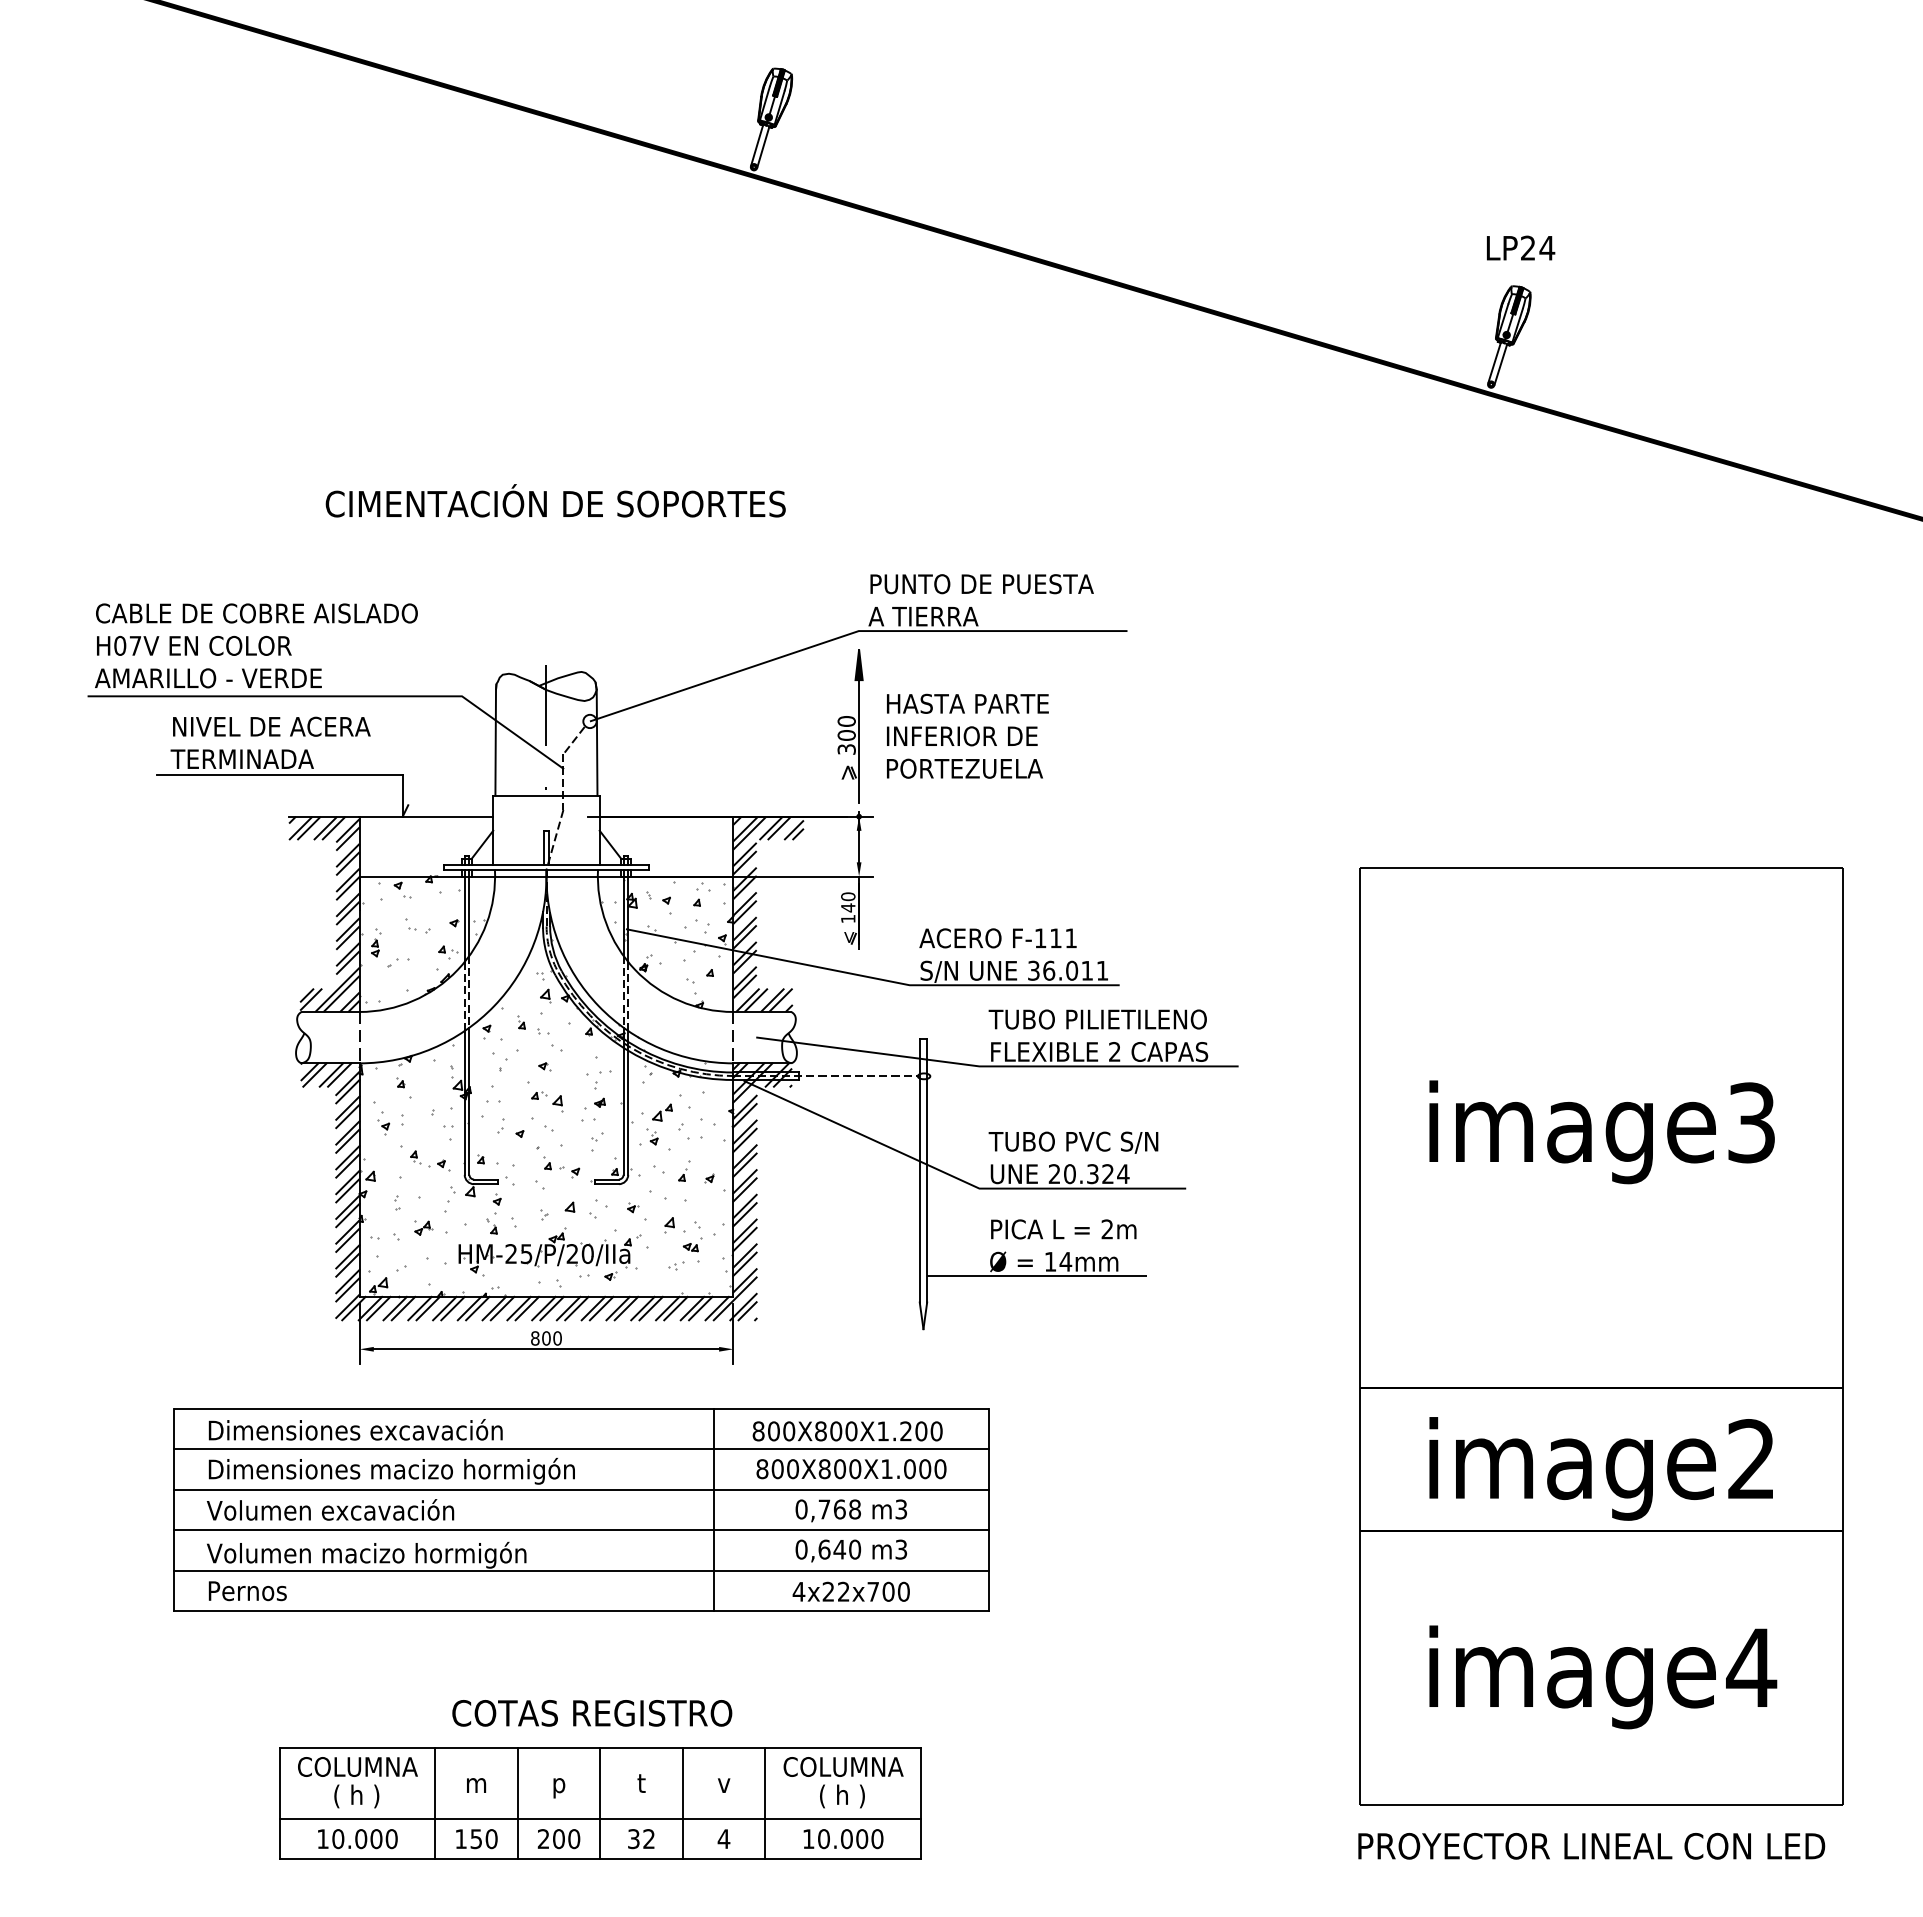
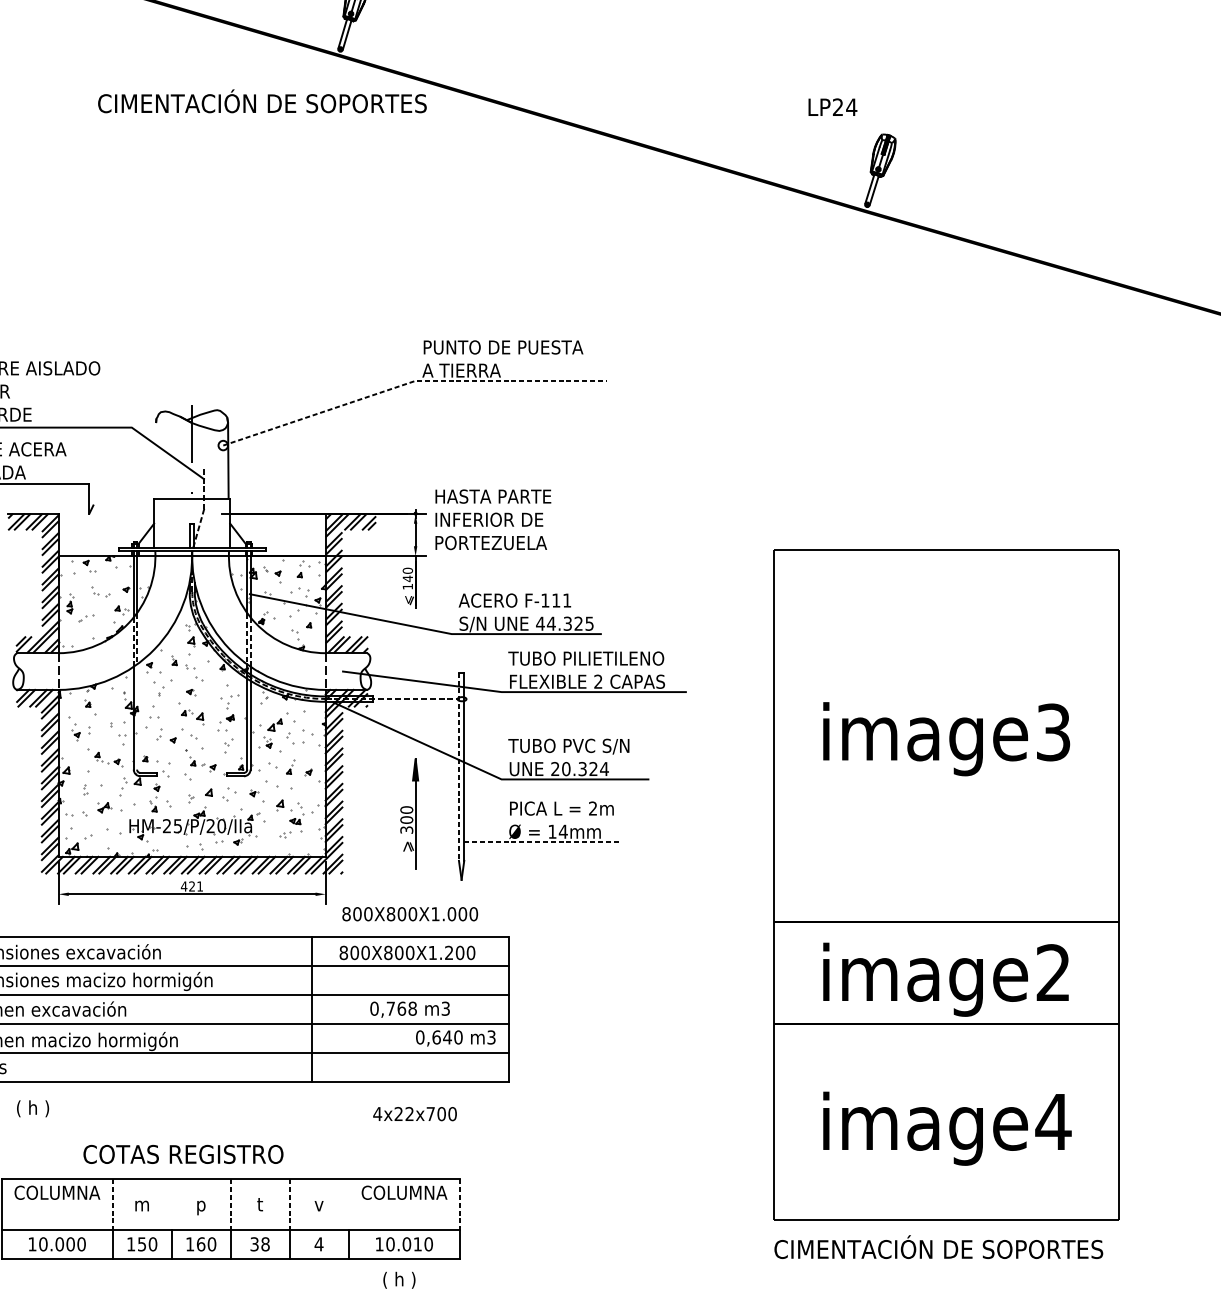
text: (1521, 247) -> (833, 106), moved
text: (555, 500) -> (262, 101), moved
line: (852, 633) -> (410, 382), solid -> dashed
part: (850, 726) -> (409, 813), moved
text: (967, 735) -> (493, 519), moved
line: (573, 740) -> (211, 459), removed
line: (495, 742) -> (155, 460), removed
line: (426, 816) -> (106, 513), removed
text: (1067, 970) -> (564, 623), 36.011 -> 44.325
line: (469, 1100) -> (137, 716), removed
line: (919, 1170) -> (458, 766), solid -> dashed
line: (1036, 1276) -> (542, 842), solid -> dashed
text: (545, 1338) -> (191, 886), 800 -> 421
text: (851, 1469) -> (410, 914), moved
text: (850, 1550) -> (455, 1038), moved
text: (850, 1591) -> (414, 1113), moved
text: (592, 1713) -> (183, 1154), moved
line: (517, 1782) -> (171, 1203), removed
line: (765, 1782) -> (348, 1203), removed
line: (435, 1783) -> (112, 1204), solid -> dashed
line: (600, 1783) -> (230, 1204), solid -> dashed
line: (682, 1783) -> (289, 1204), solid -> dashed
line: (920, 1783) -> (459, 1204), solid -> dashed
text: (356, 1796) -> (32, 1108), moved
text: (842, 1796) -> (399, 1280), moved
text: (551, 1838) -> (195, 1243), 200 -> 160
text: (649, 1839) -> (265, 1244), 32 -> 38
text: (862, 1839) -> (418, 1244), 10.000 -> 10.010
text: (1591, 1842) -> (939, 1246), PROYECTOR LINEAL CON LED -> CIMENTACIÓN DE SOPORTES

